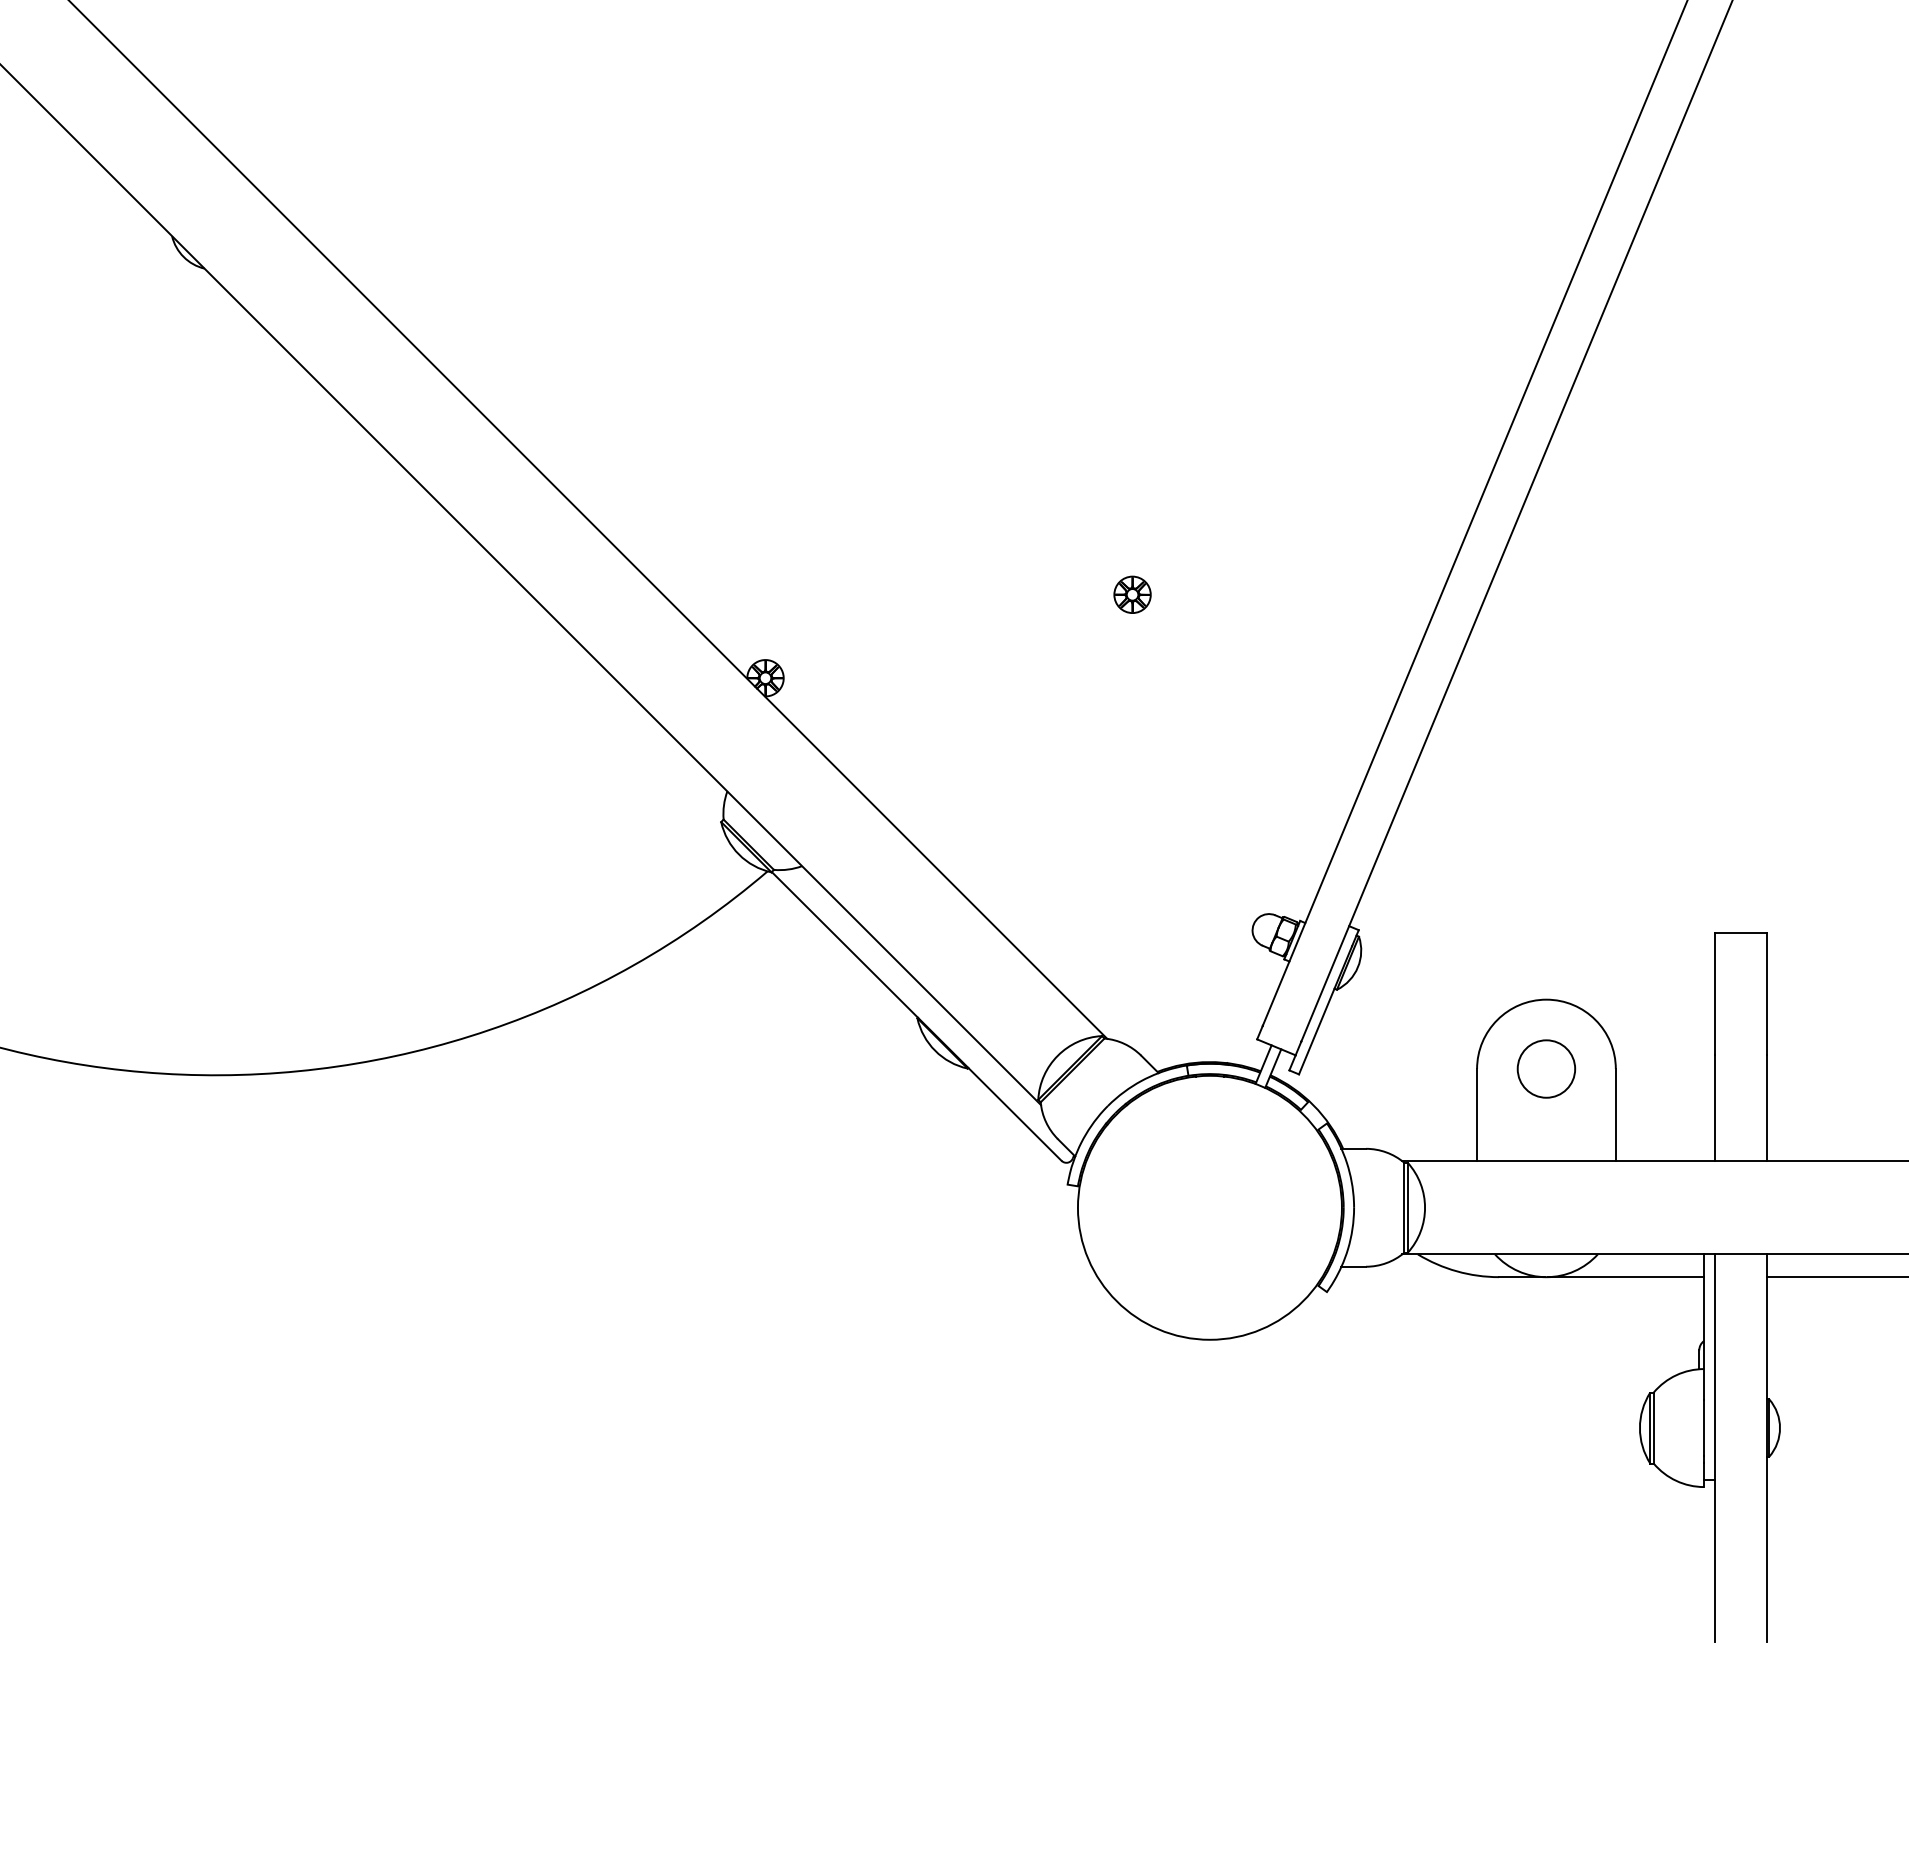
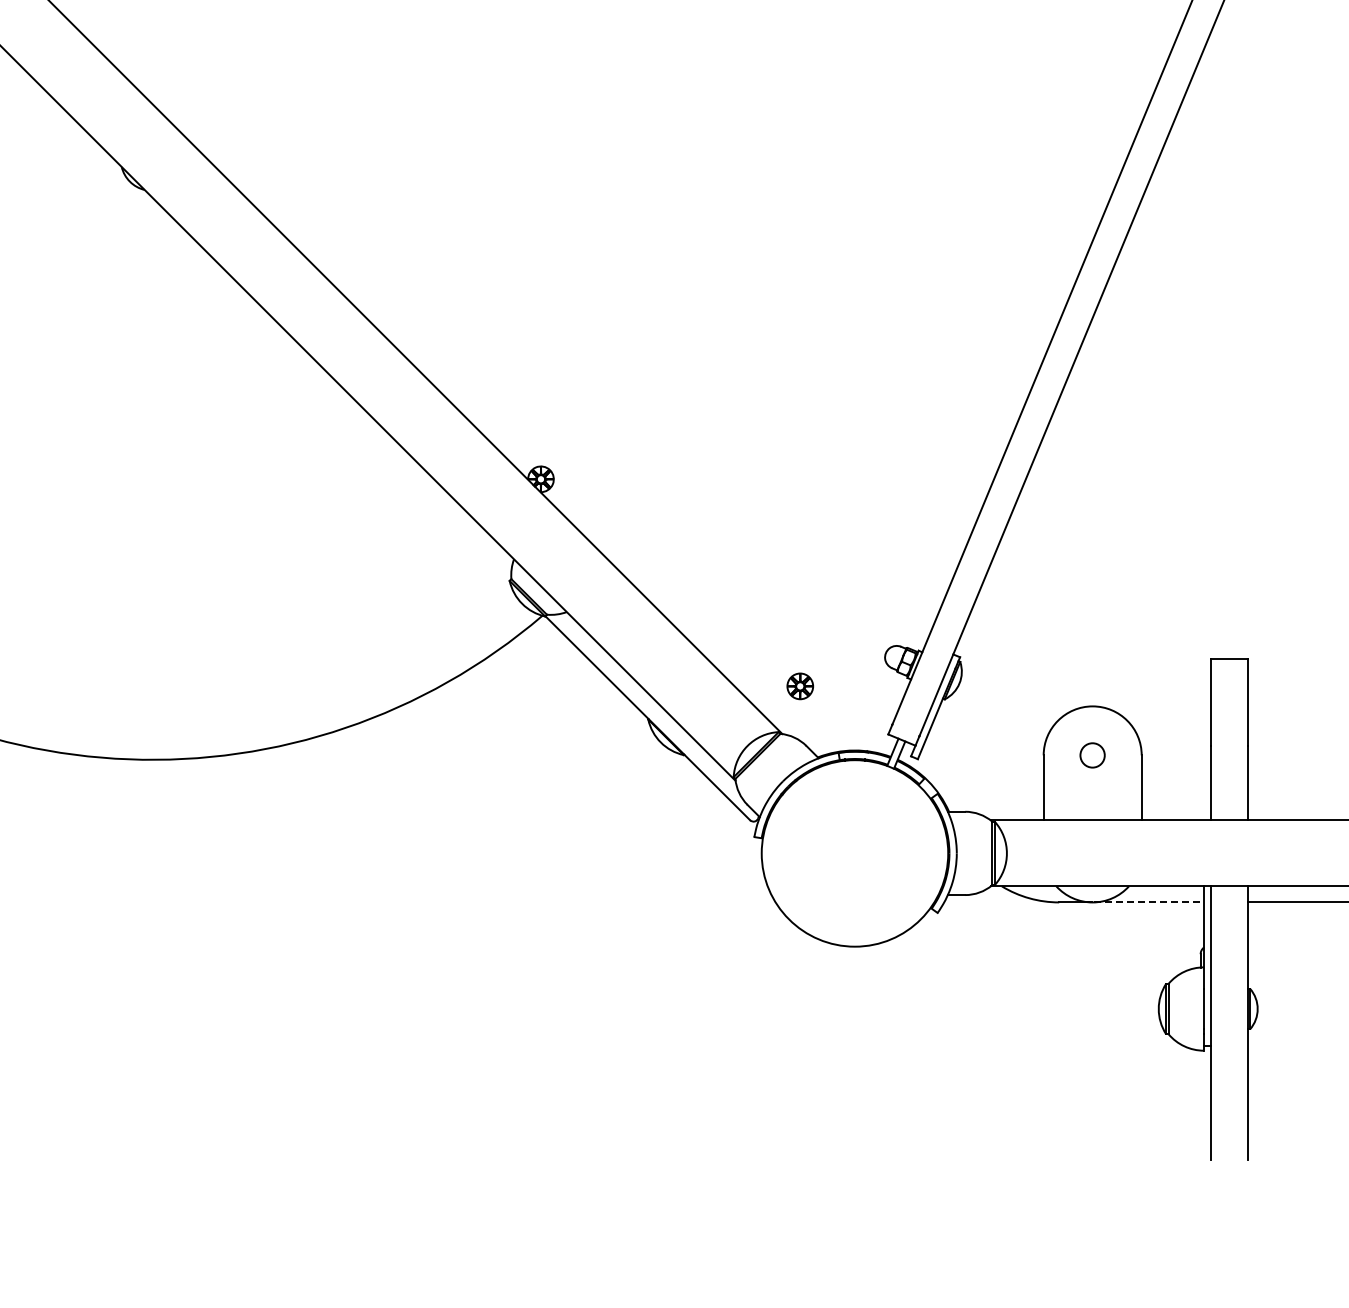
part: (1132, 594) -> (800, 686), moved
circle: (1546, 1069) -> (1092, 755), size x0.6
line: (1626, 1277) -> (1149, 902), solid -> dashed

